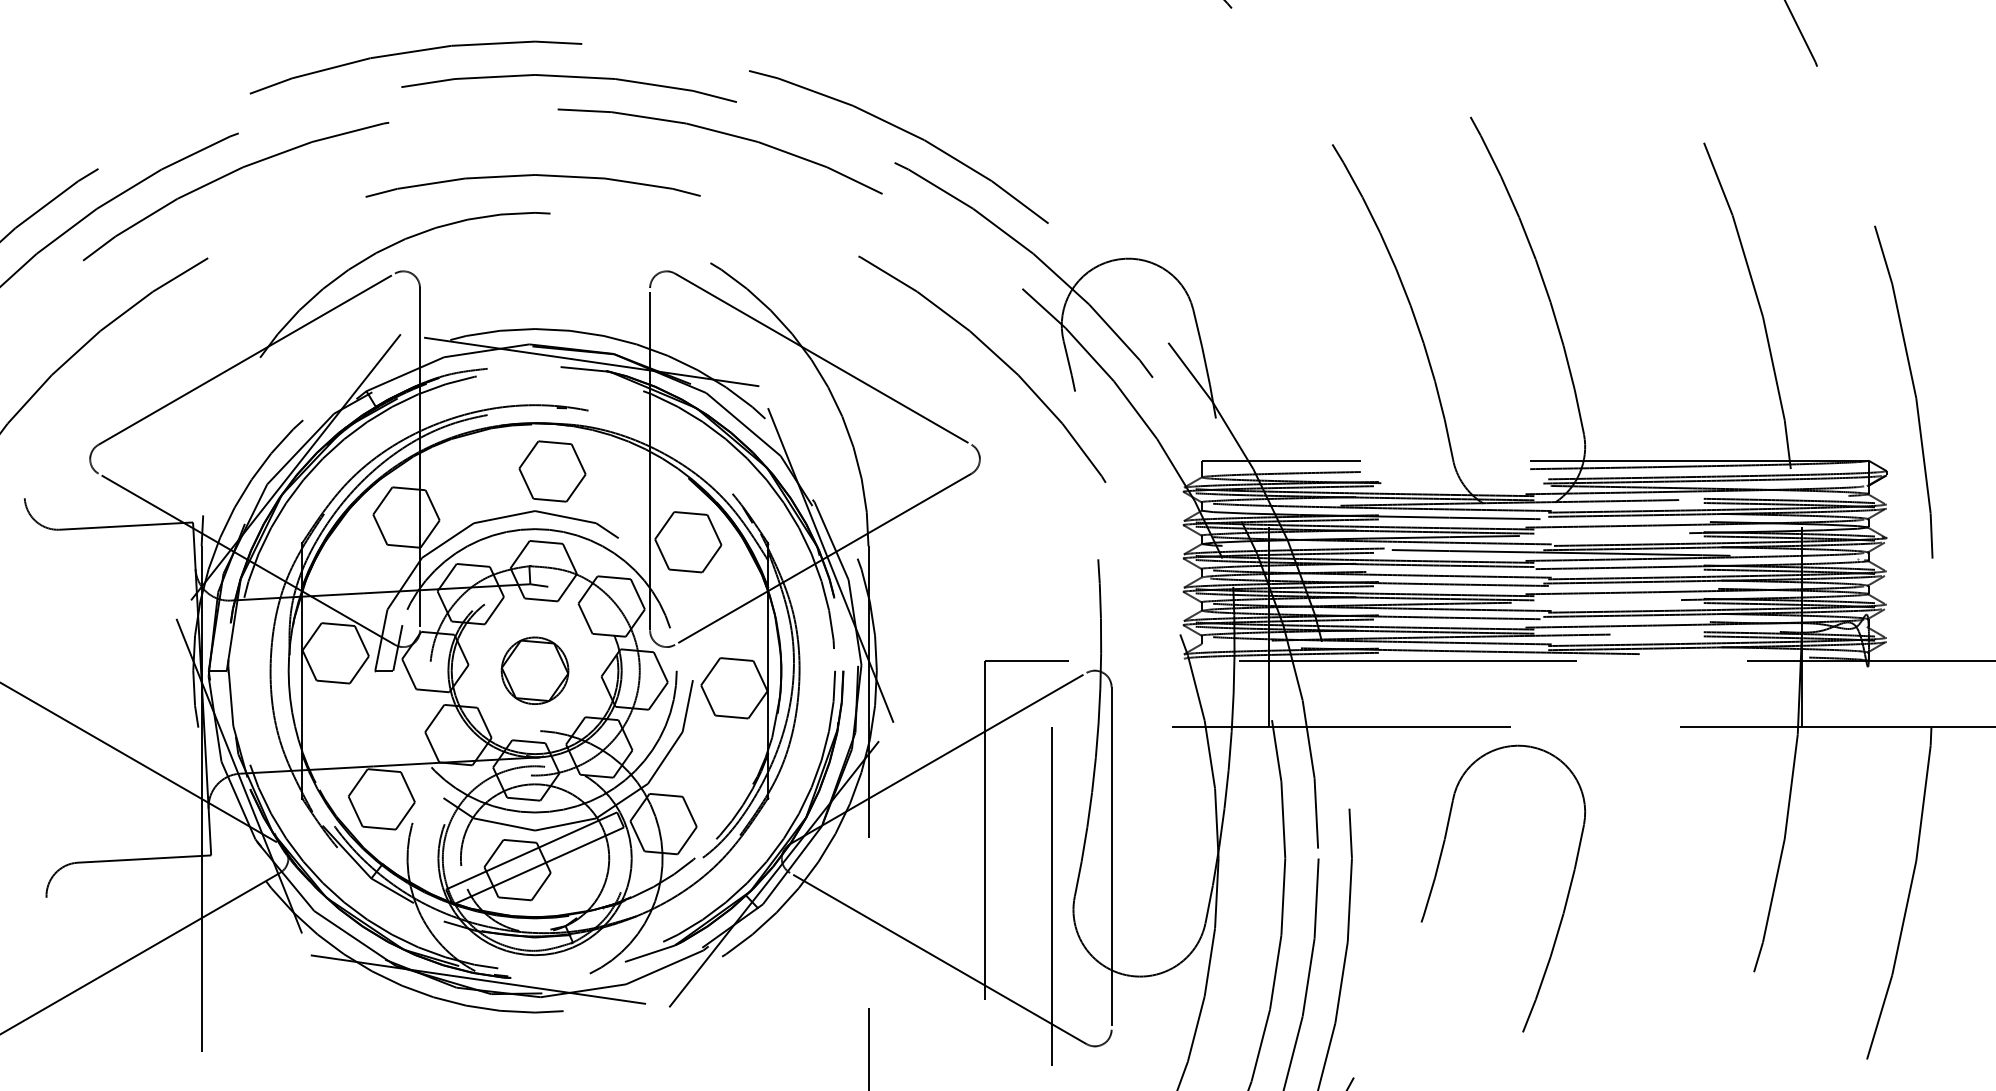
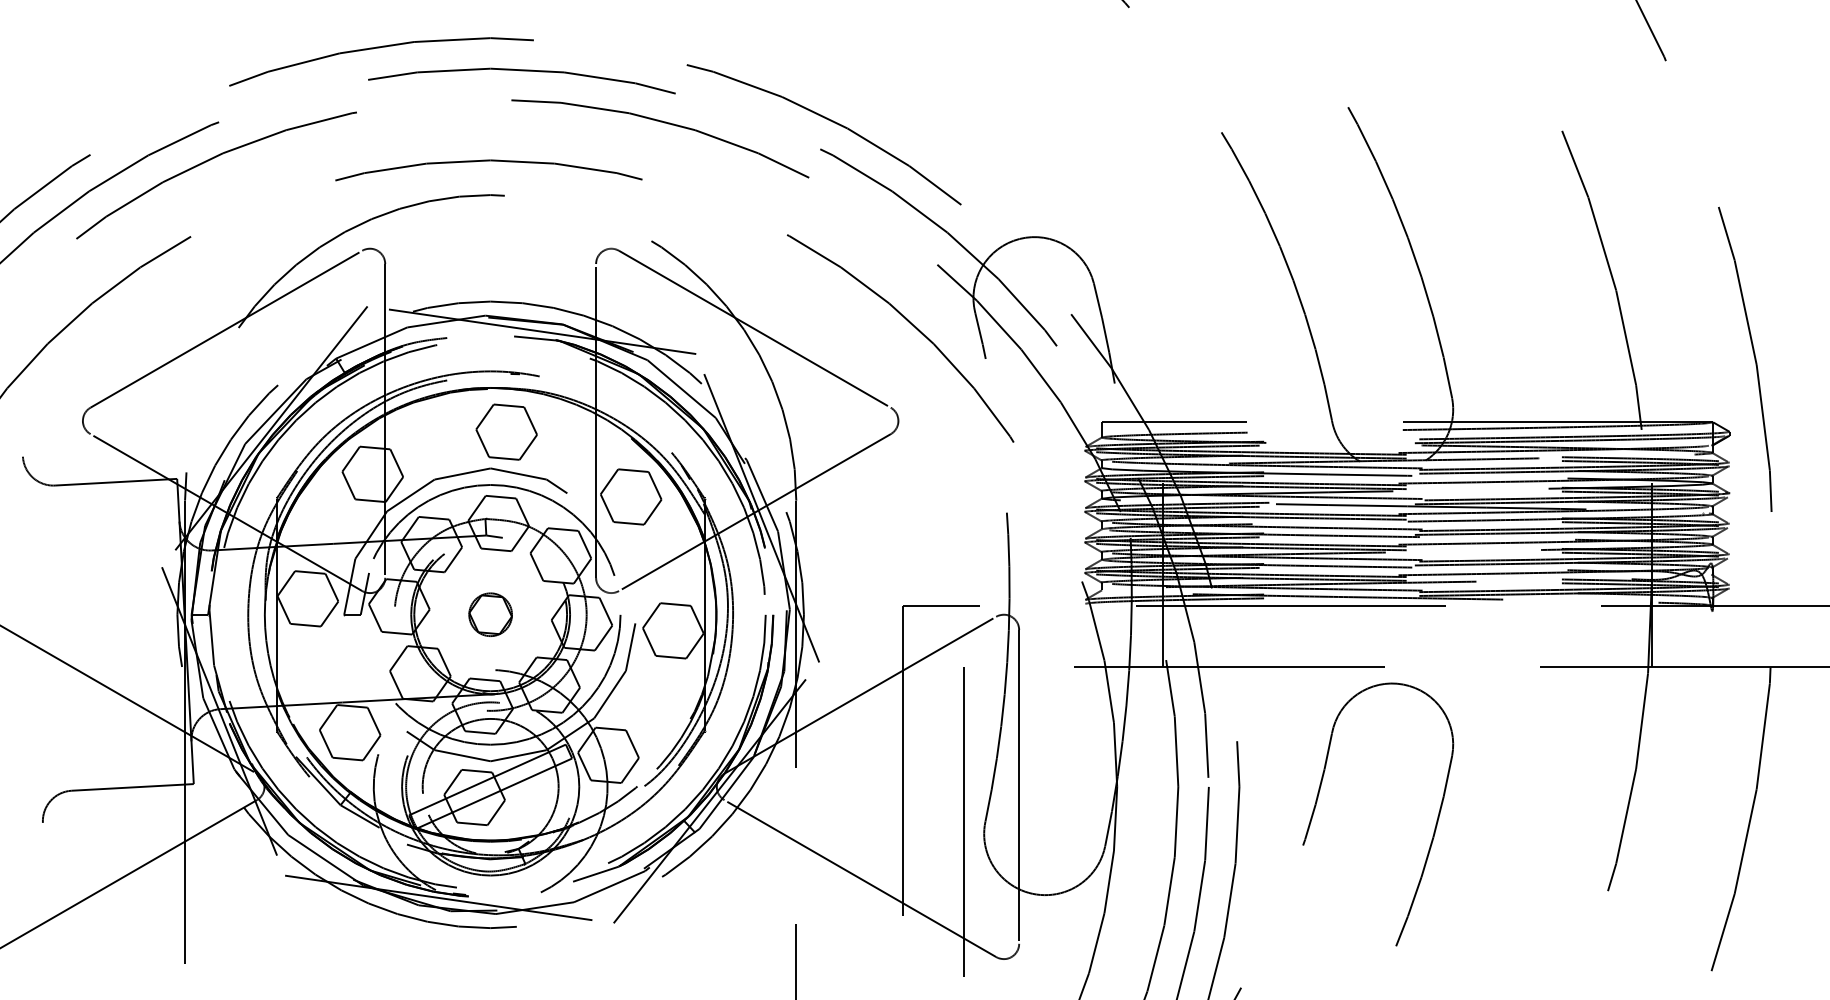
part: (534, 670) -> (490, 614), size x0.7

